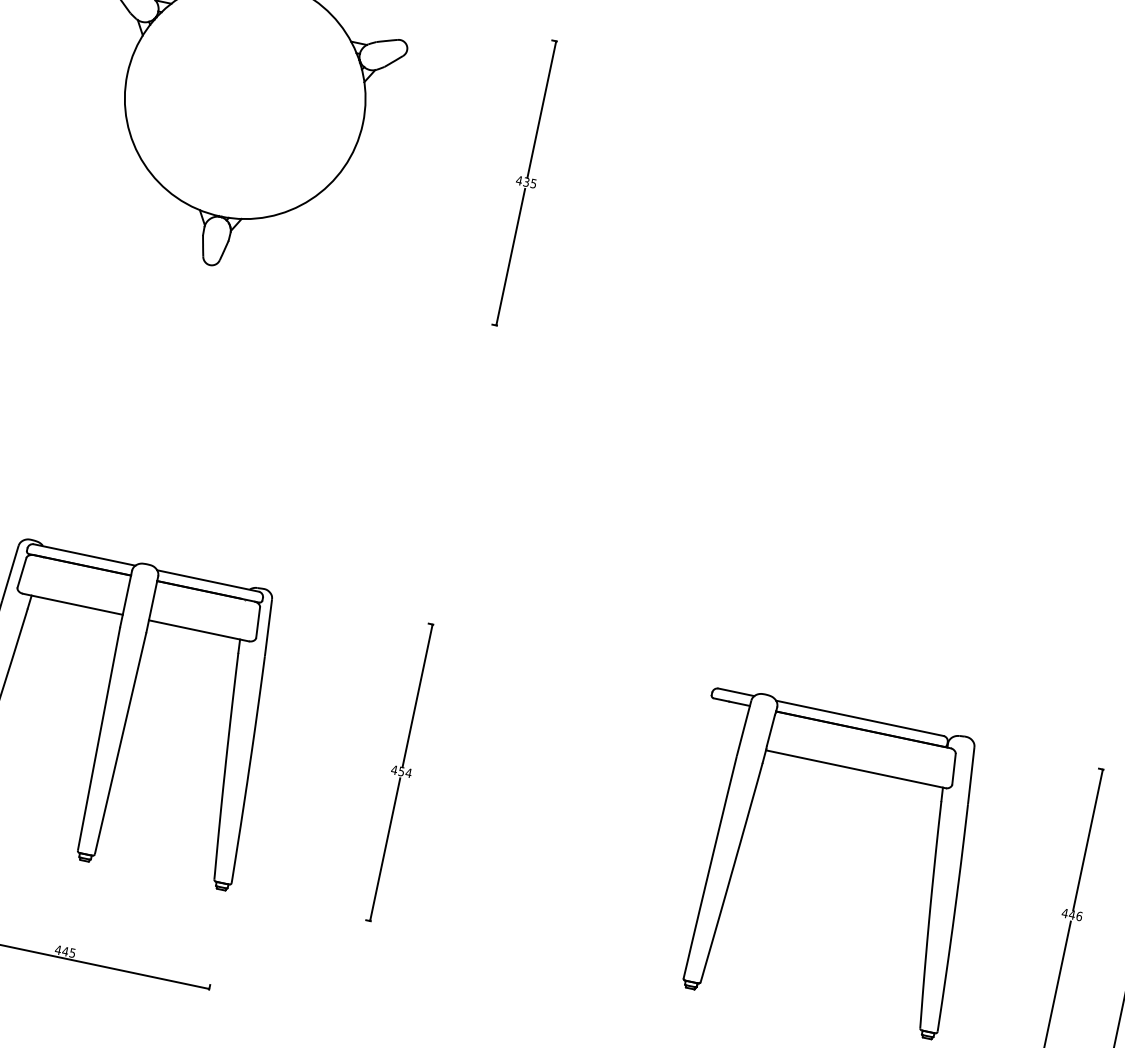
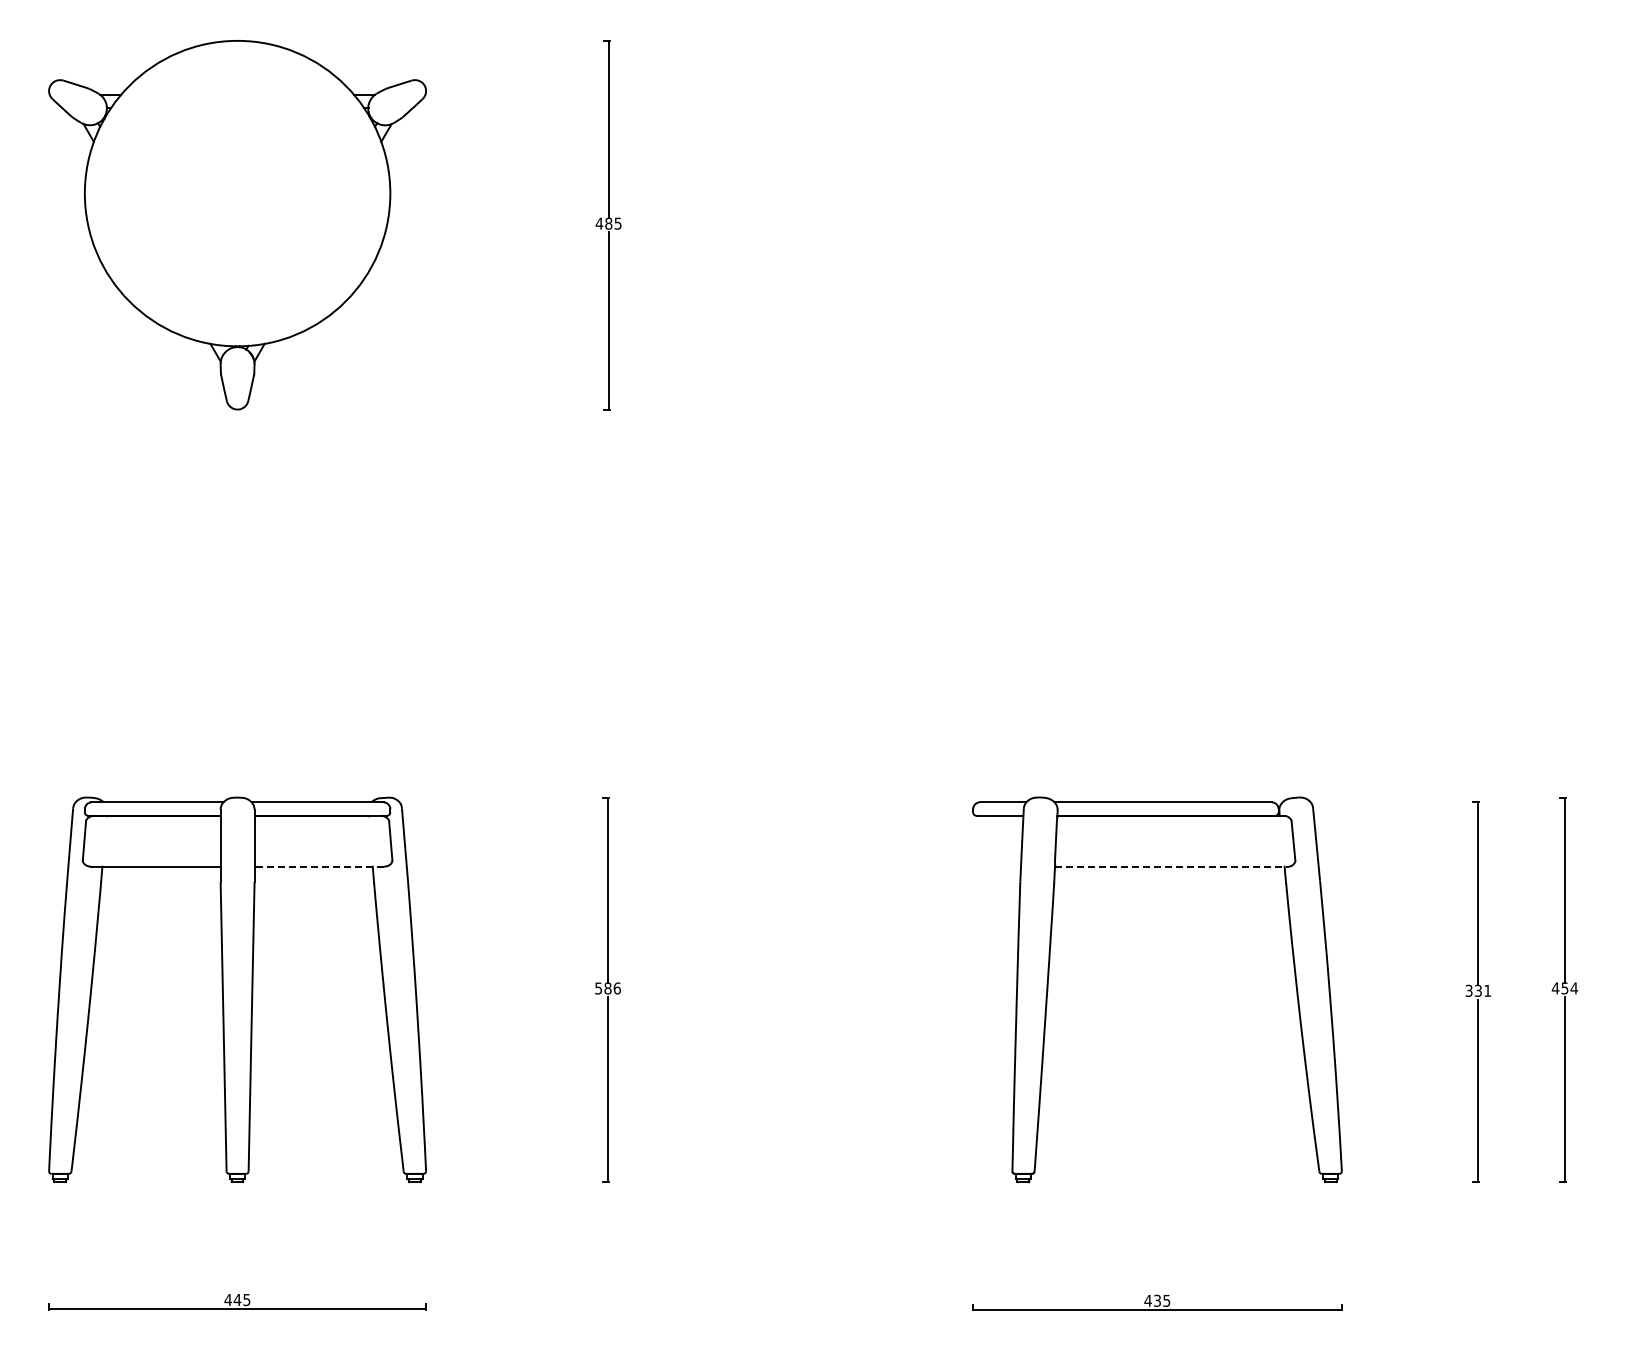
text: (526, 182) -> (608, 223), 435 -> 485
line: (199, 630) -> (319, 866), solid -> dashed
line: (855, 769) -> (1171, 866), solid -> dashed
text: (401, 771) -> (607, 988), 454 -> 586
text: (1072, 914) -> (1478, 990), 446 -> 331

